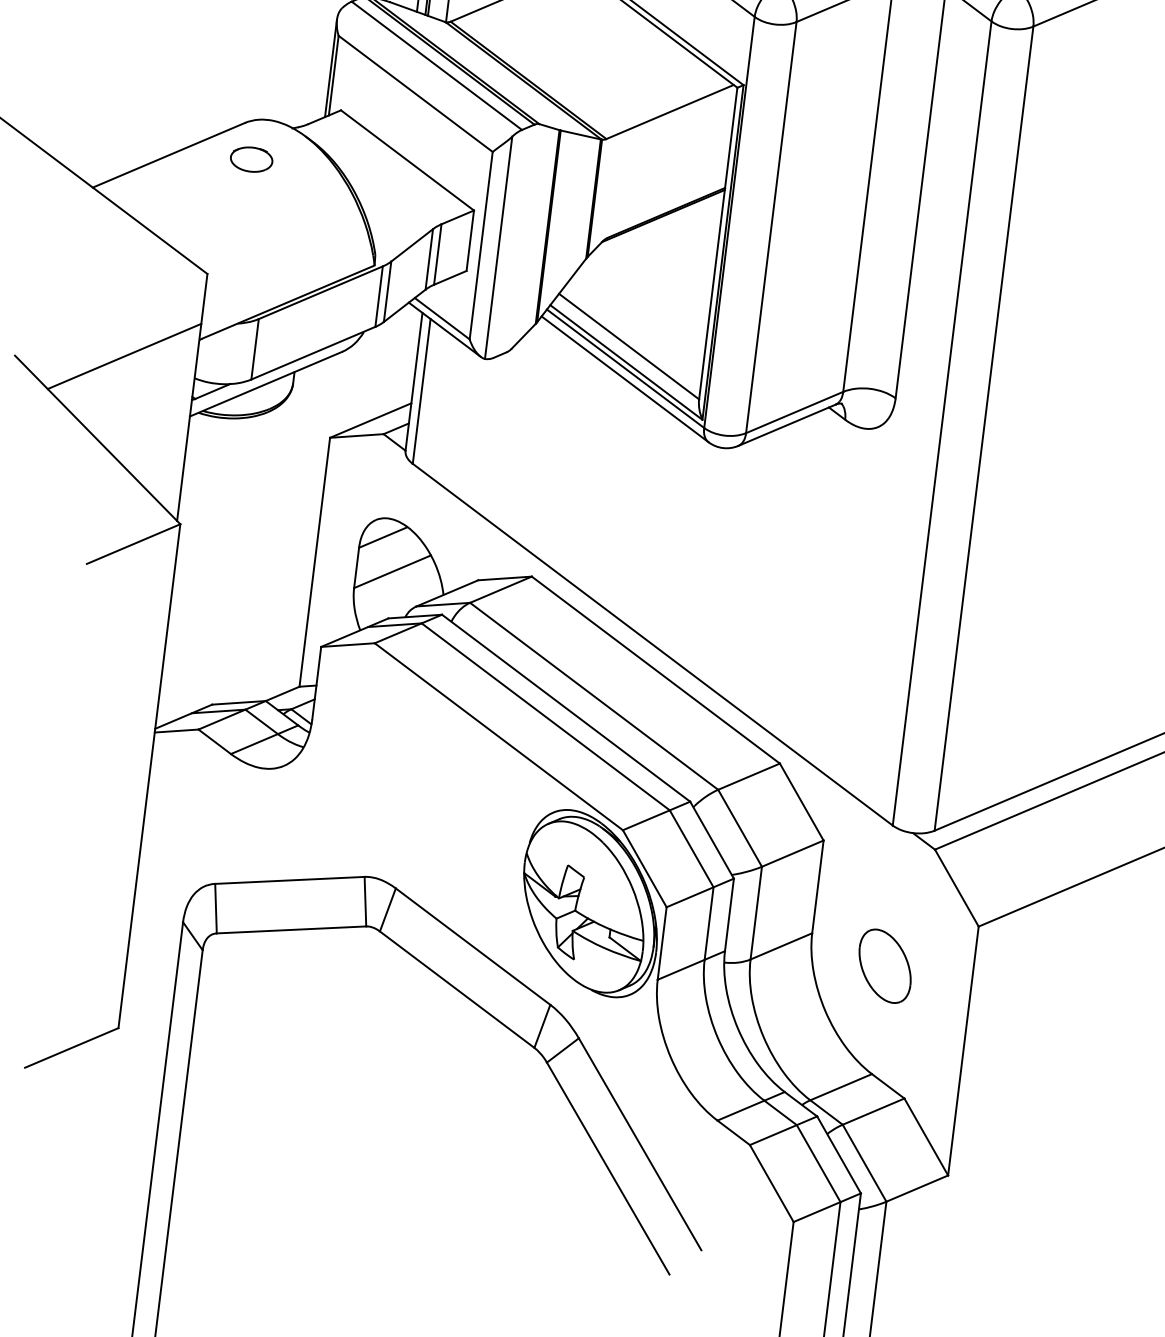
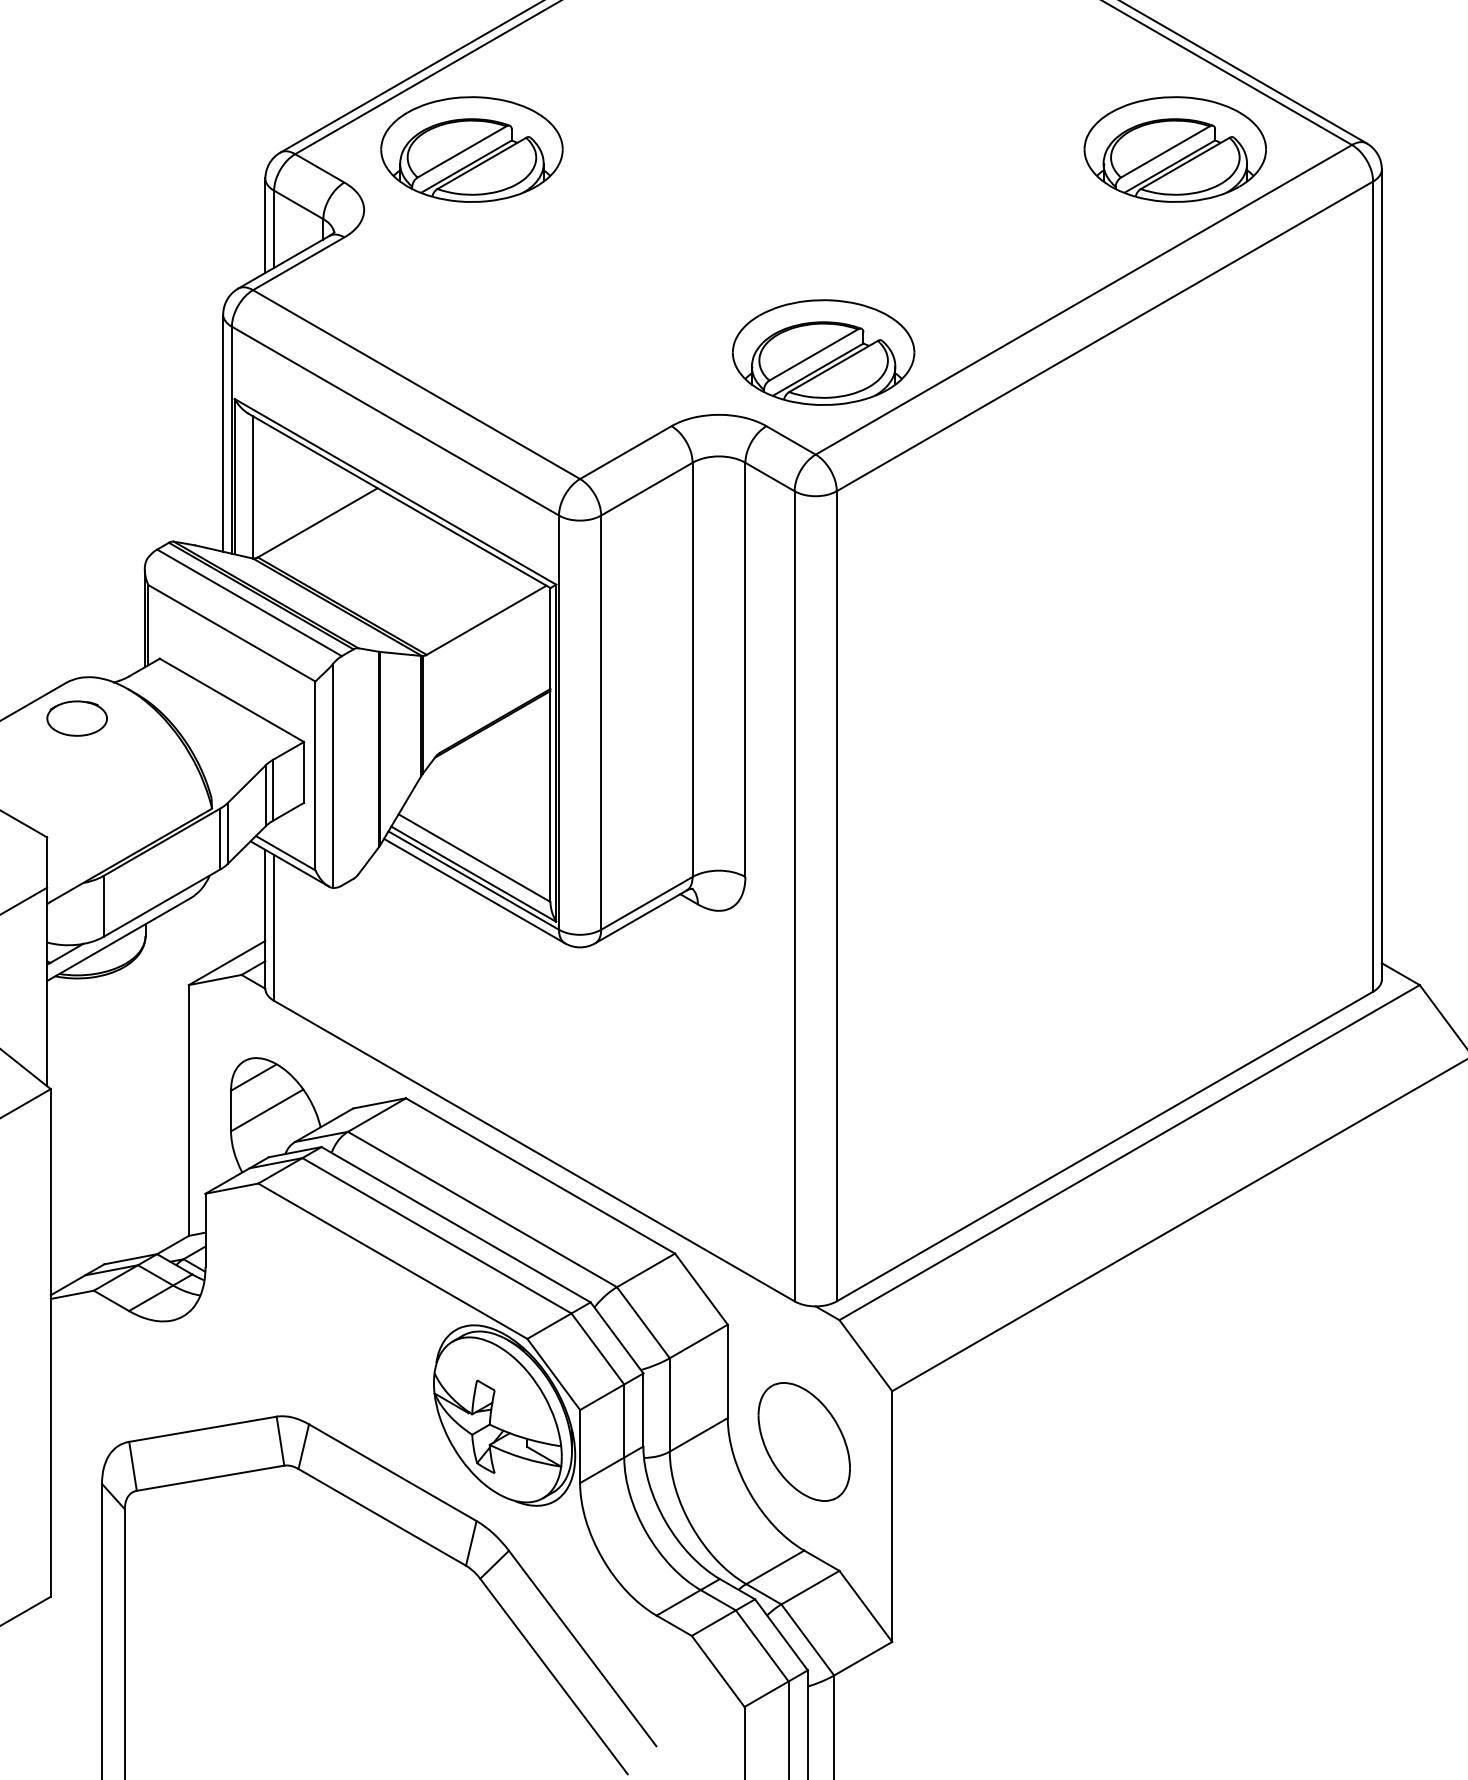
part: (251, 159) -> (76, 718), size x1.43
part: (884, 965) -> (803, 1441), size x1.67

